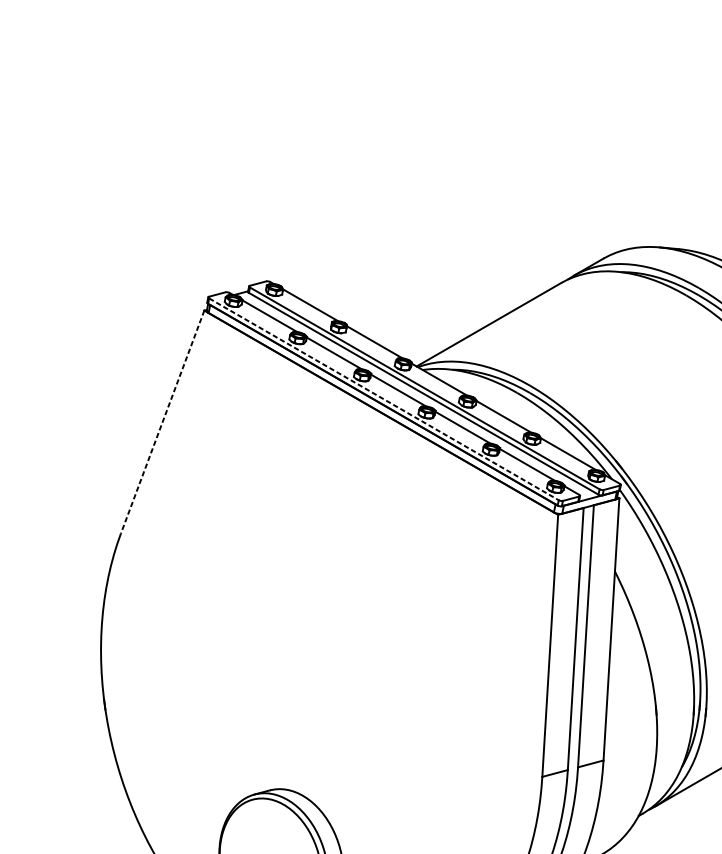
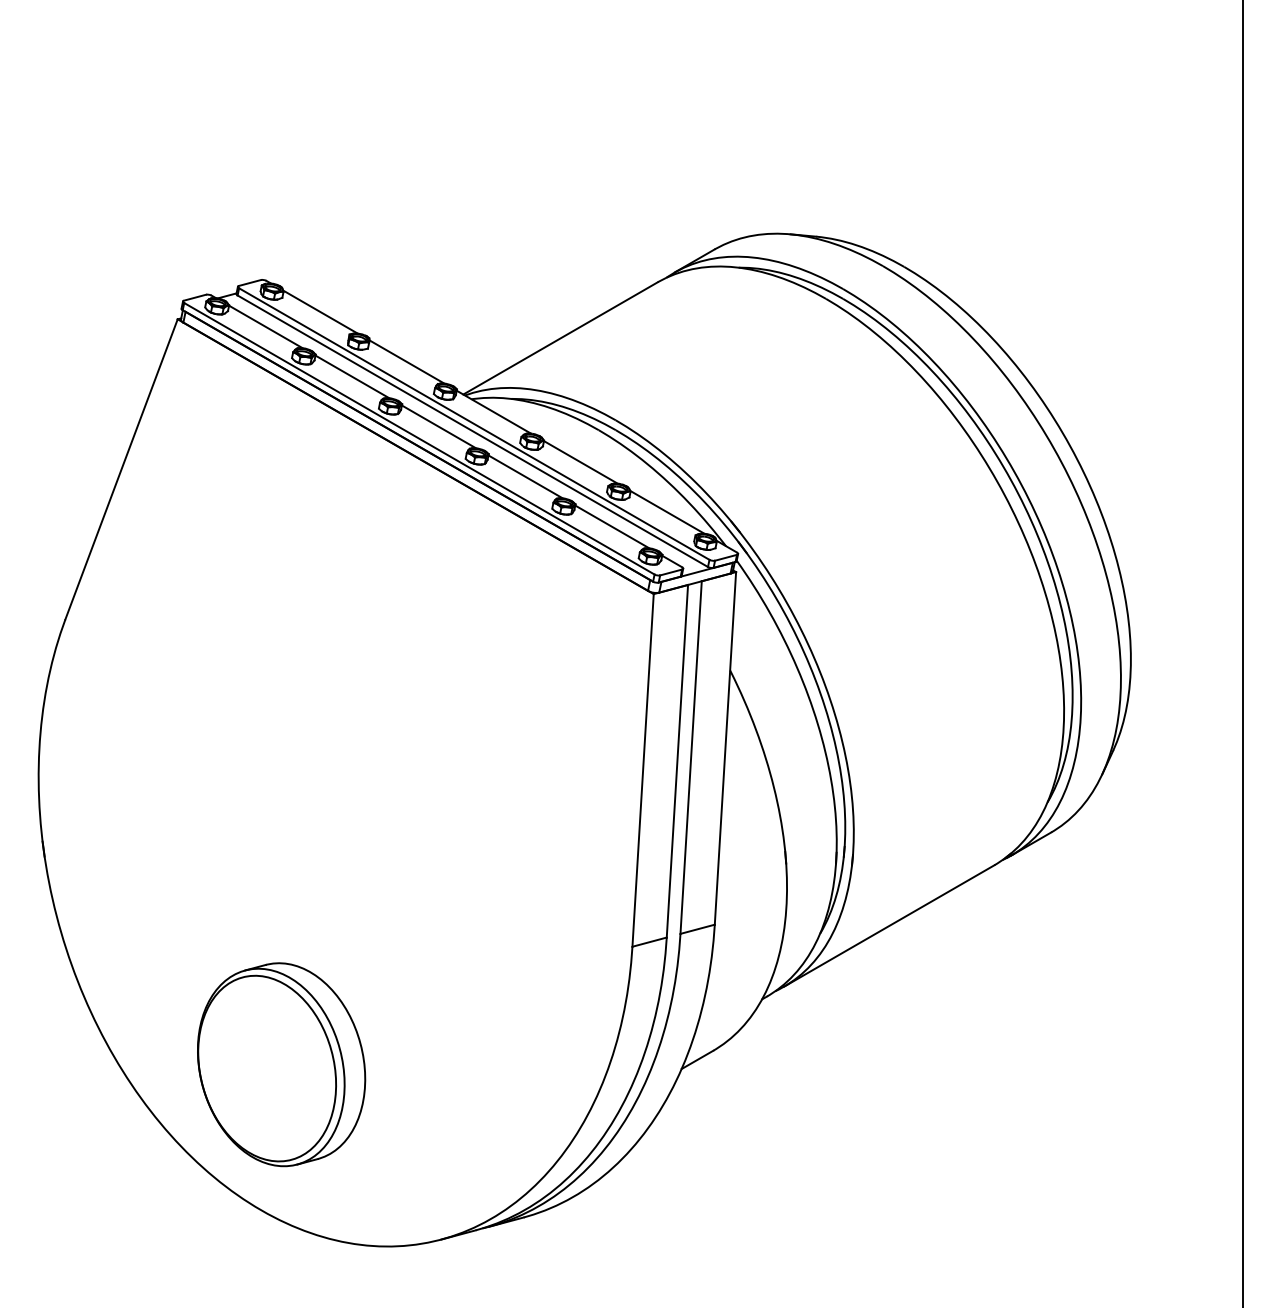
line: (384, 399) -> (419, 438), dashed -> solid
line: (162, 422) -> (121, 469), dashed -> solid

